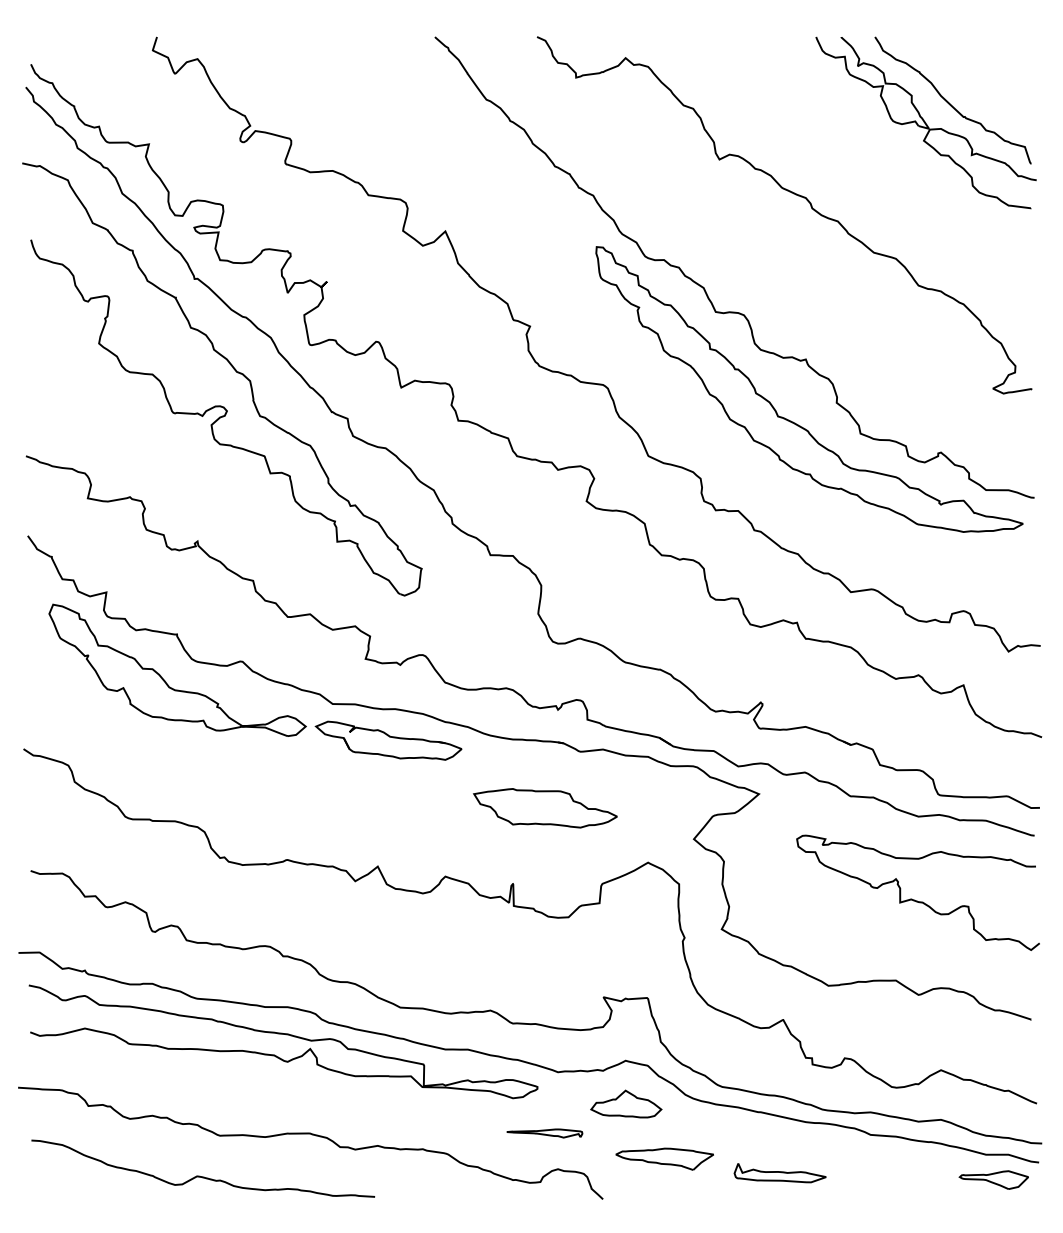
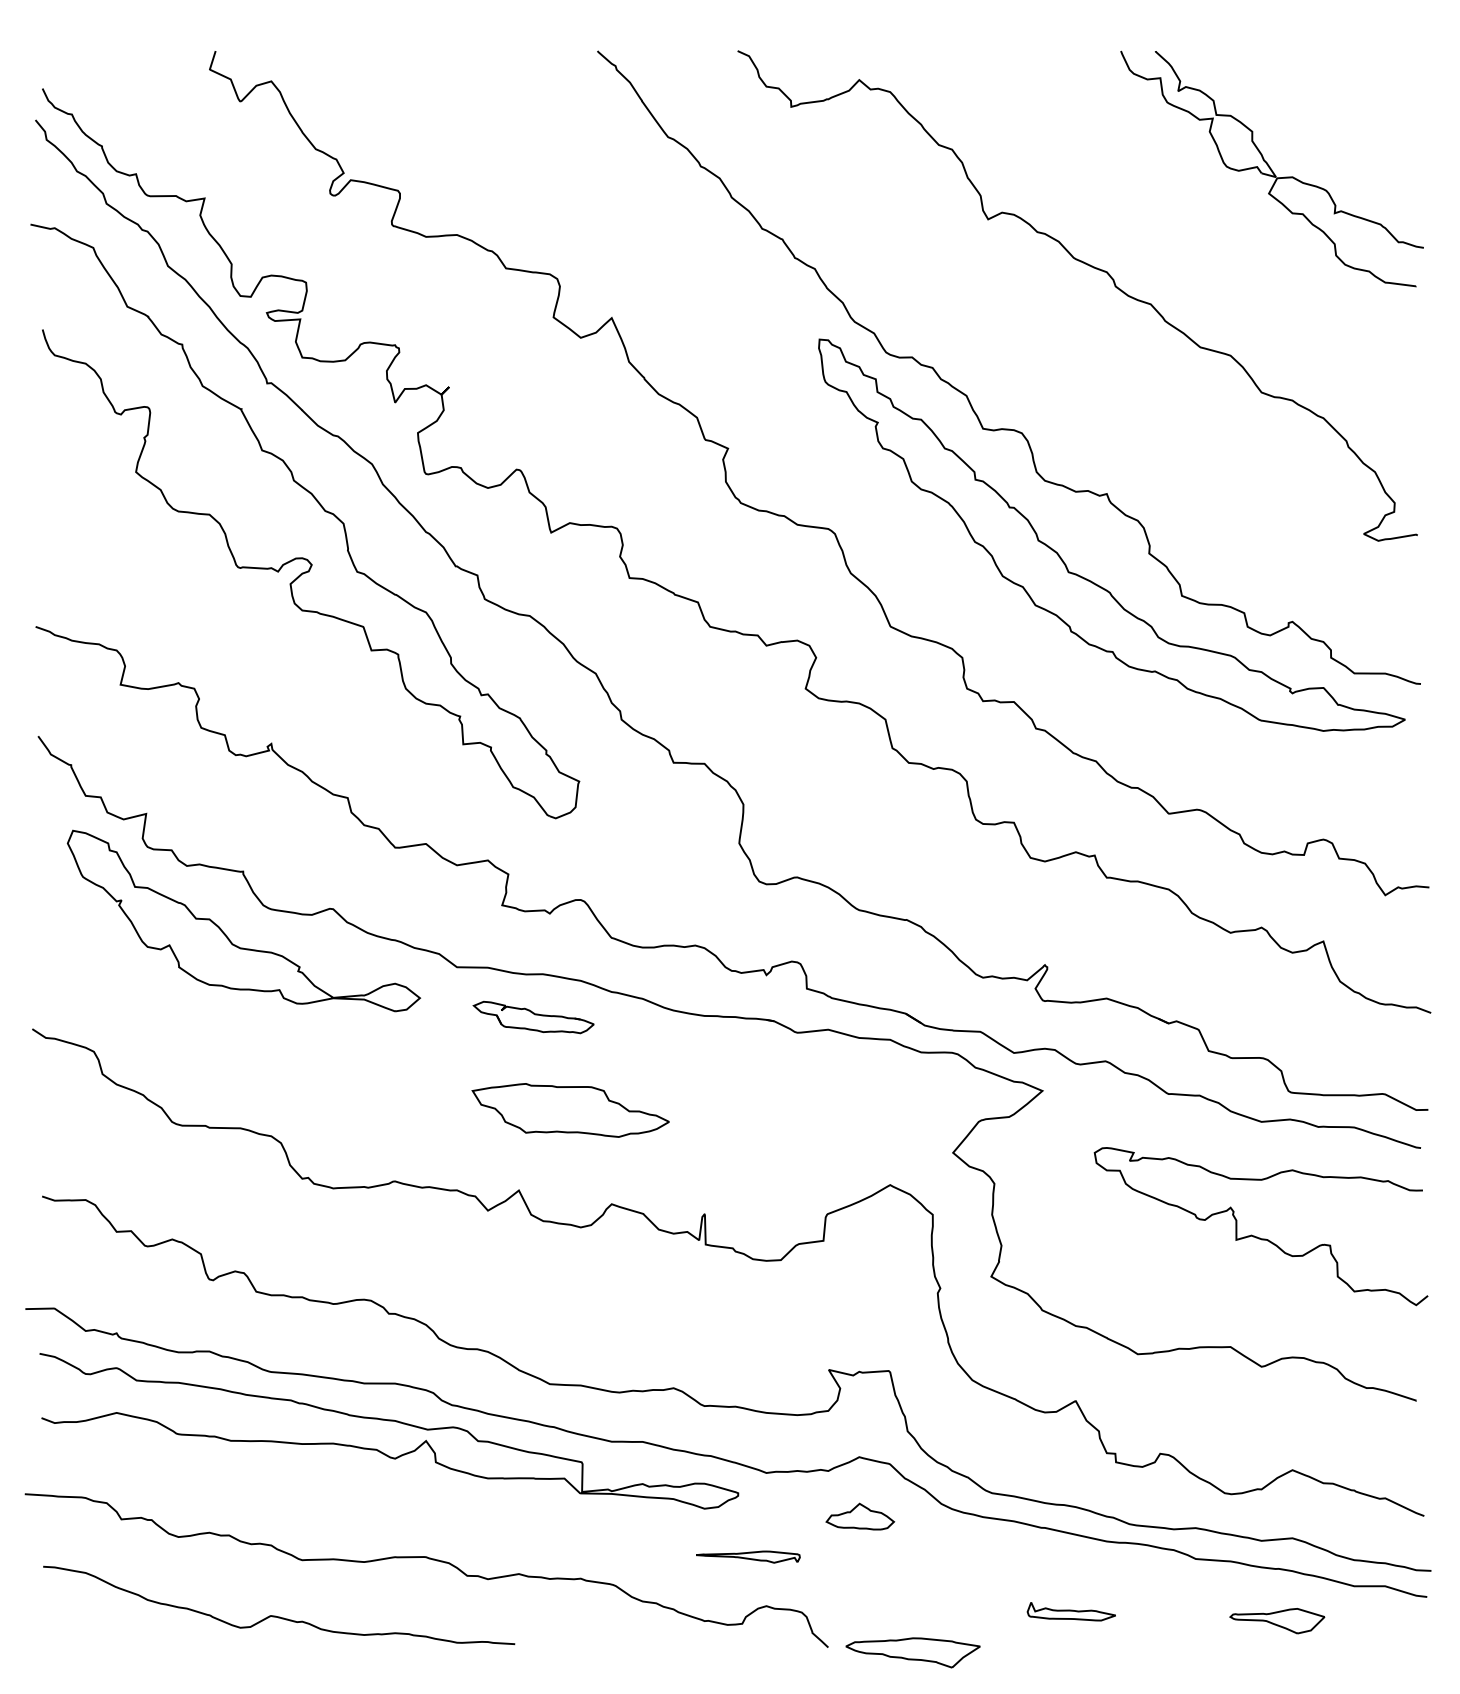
curve: (949, 102) -> (1304, 141), removed
part: (388, 740) -> (533, 1017), size x0.6
part: (545, 808) -> (570, 1110), moved
part: (626, 1103) -> (860, 1515), size x0.7
part: (664, 1158) -> (912, 1651), moved
part: (779, 1173) -> (1070, 1612), size x0.7
part: (993, 1179) -> (1276, 1620), moved

